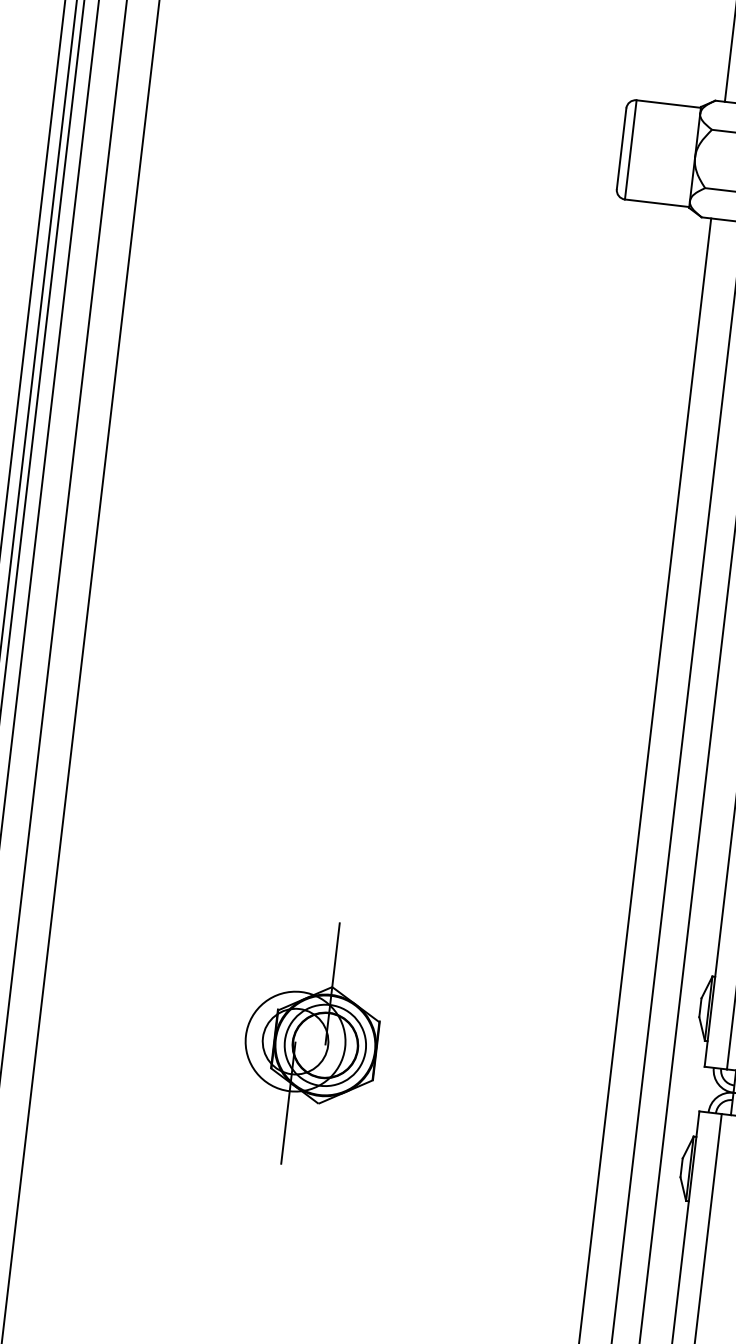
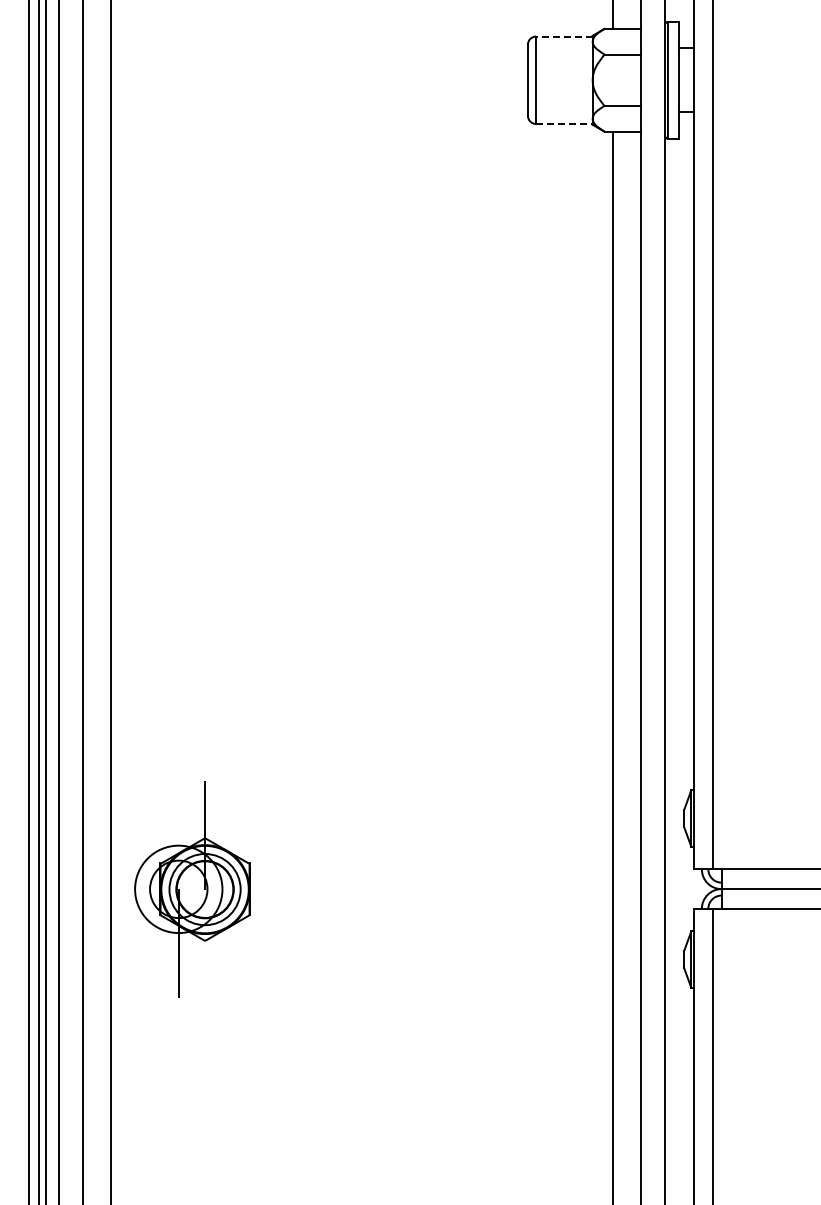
line: (667, 103) -> (563, 36), solid -> dashed
line: (657, 202) -> (564, 123), solid -> dashed
part: (311, 1043) -> (192, 889), moved

